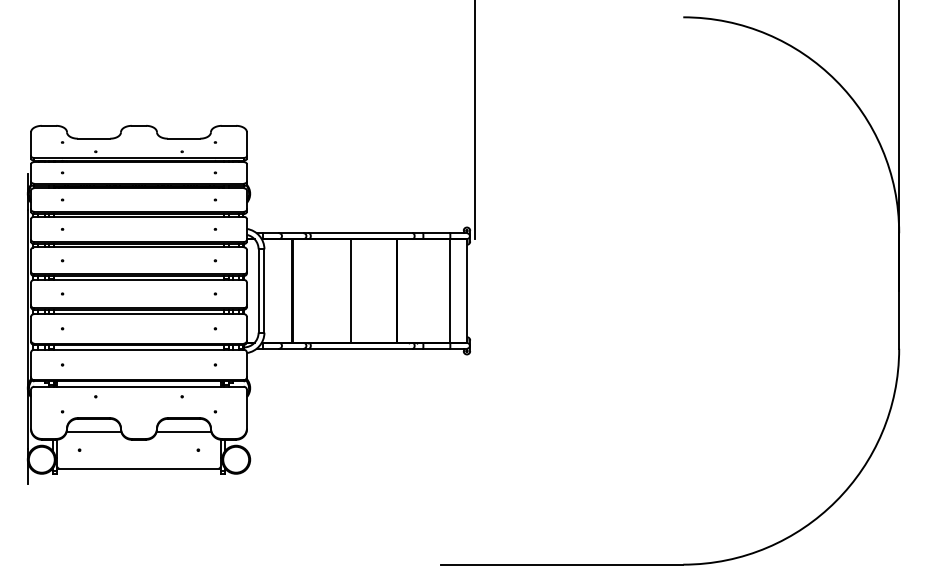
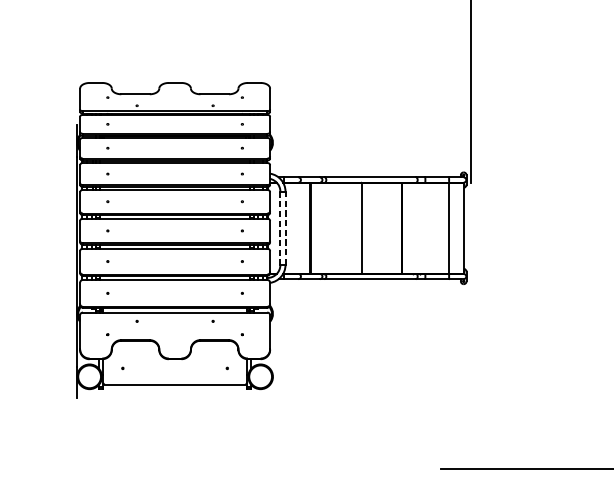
line: (258, 291) -> (280, 228), solid -> dashed
line: (264, 291) -> (285, 228), solid -> dashed
line: (93, 431) -> (135, 351), removed
line: (183, 431) -> (214, 351), removed

